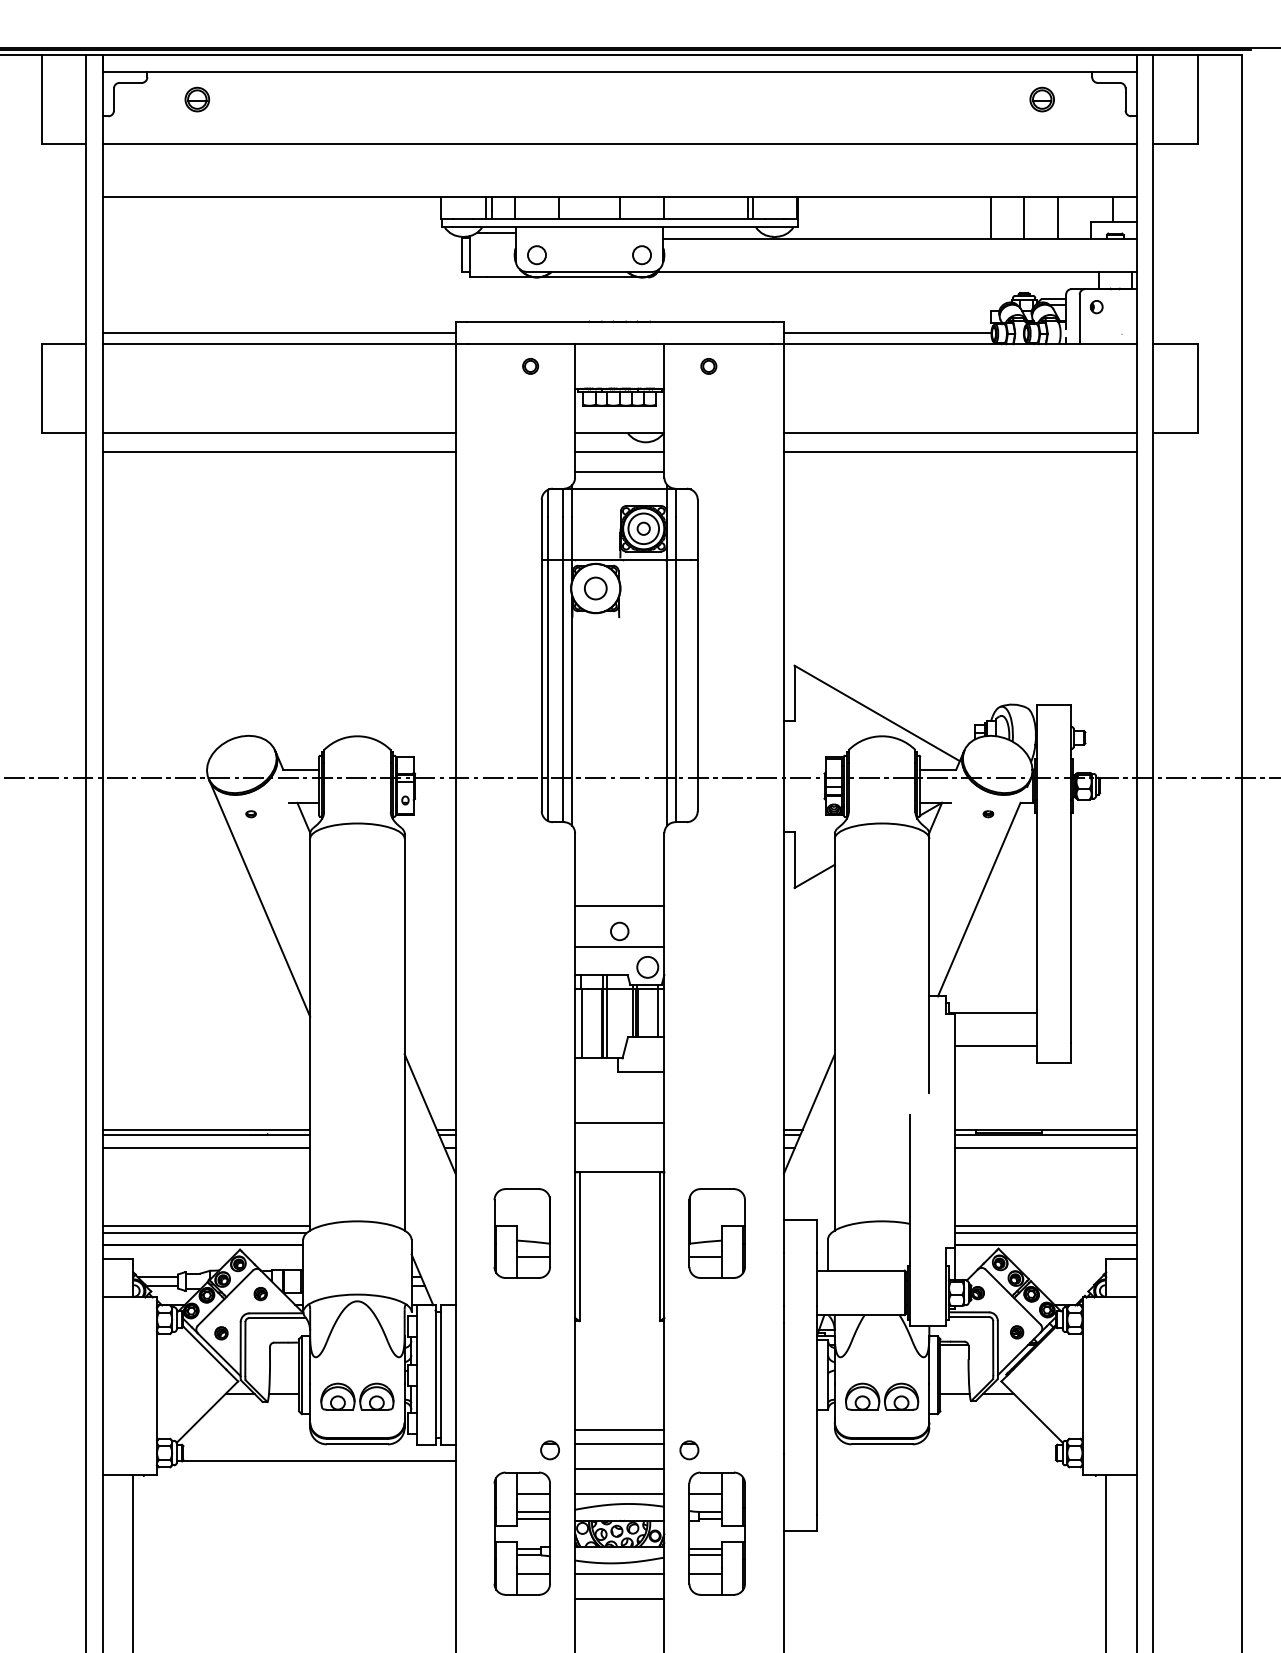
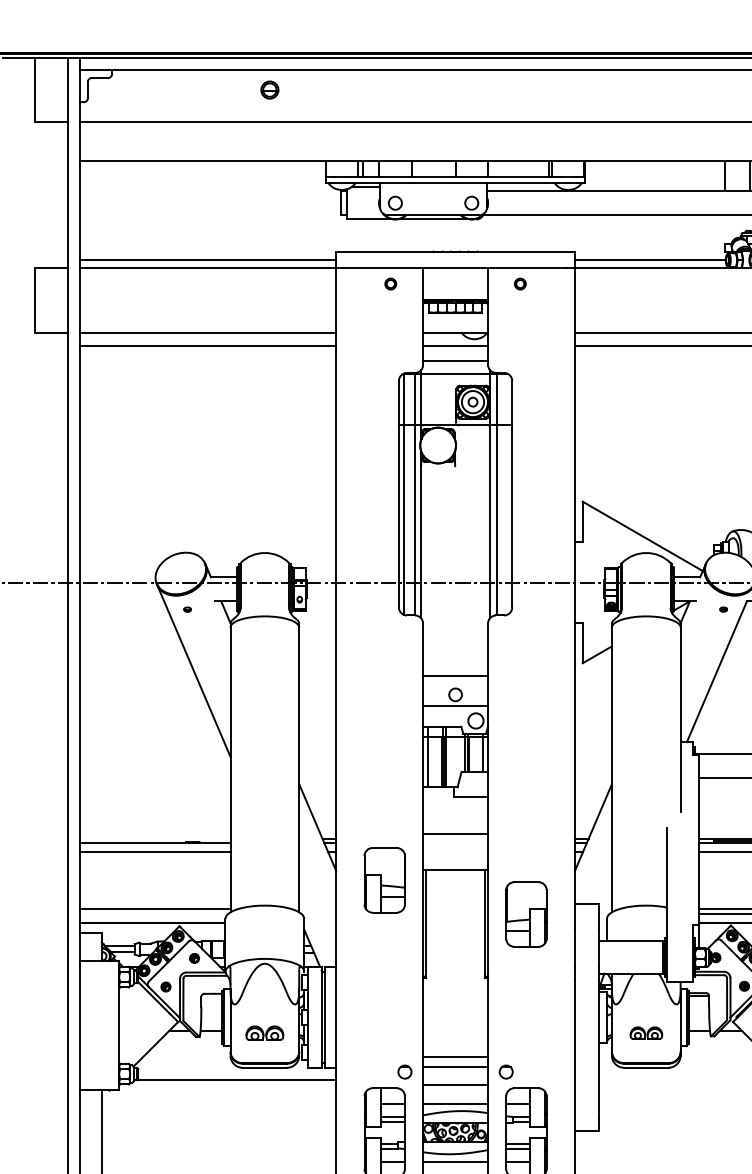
part: (197, 99) -> (270, 90), moved
circle: (595, 588) -> (437, 445), removed
line: (206, 1129) -> (155, 838), removed
line: (204, 1233) -> (153, 914), removed
part: (521, 1233) -> (384, 880), moved
part: (357, 1396) -> (264, 1032), size x0.7
part: (882, 1396) -> (646, 1032), size x0.6

